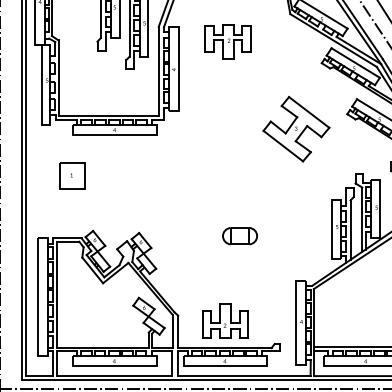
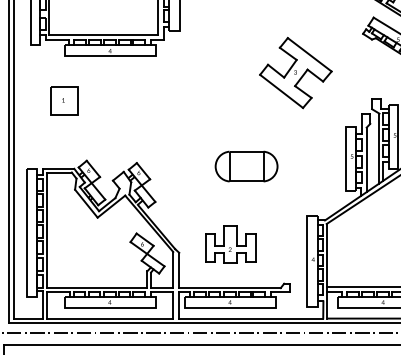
part: (296, 129) -> (295, 73), moved
part: (239, 235) -> (245, 165), size x1.67
part: (225, 320) -> (230, 244), moved

